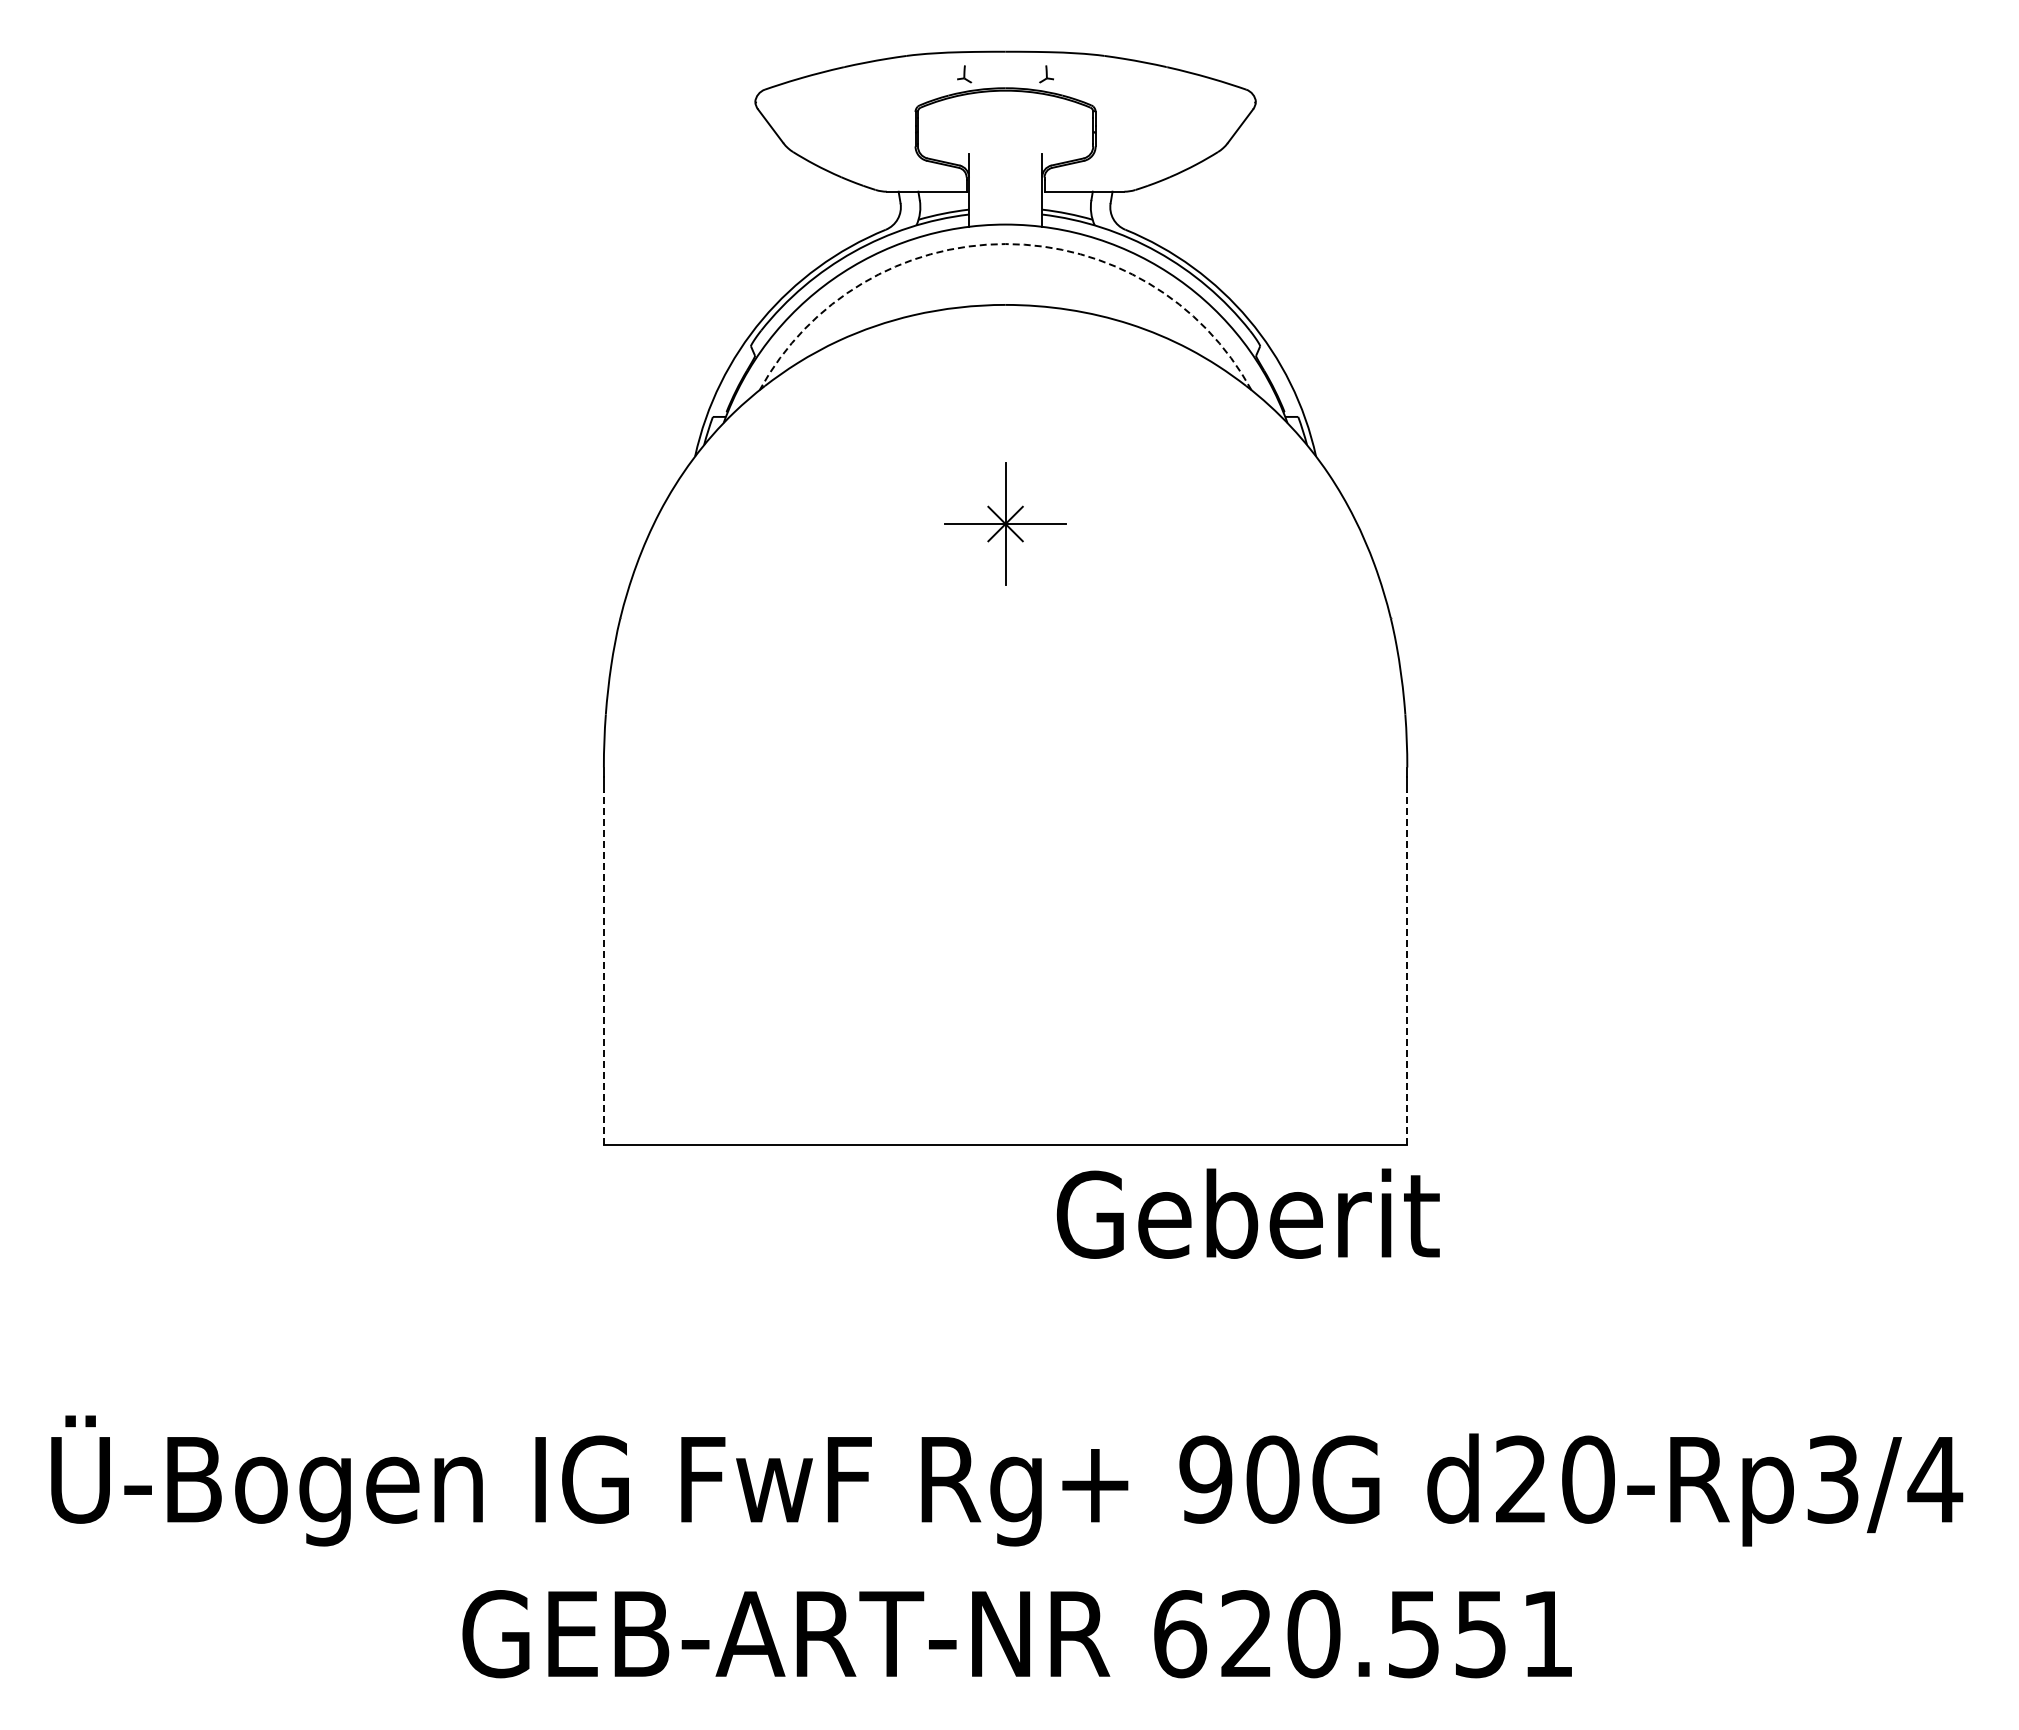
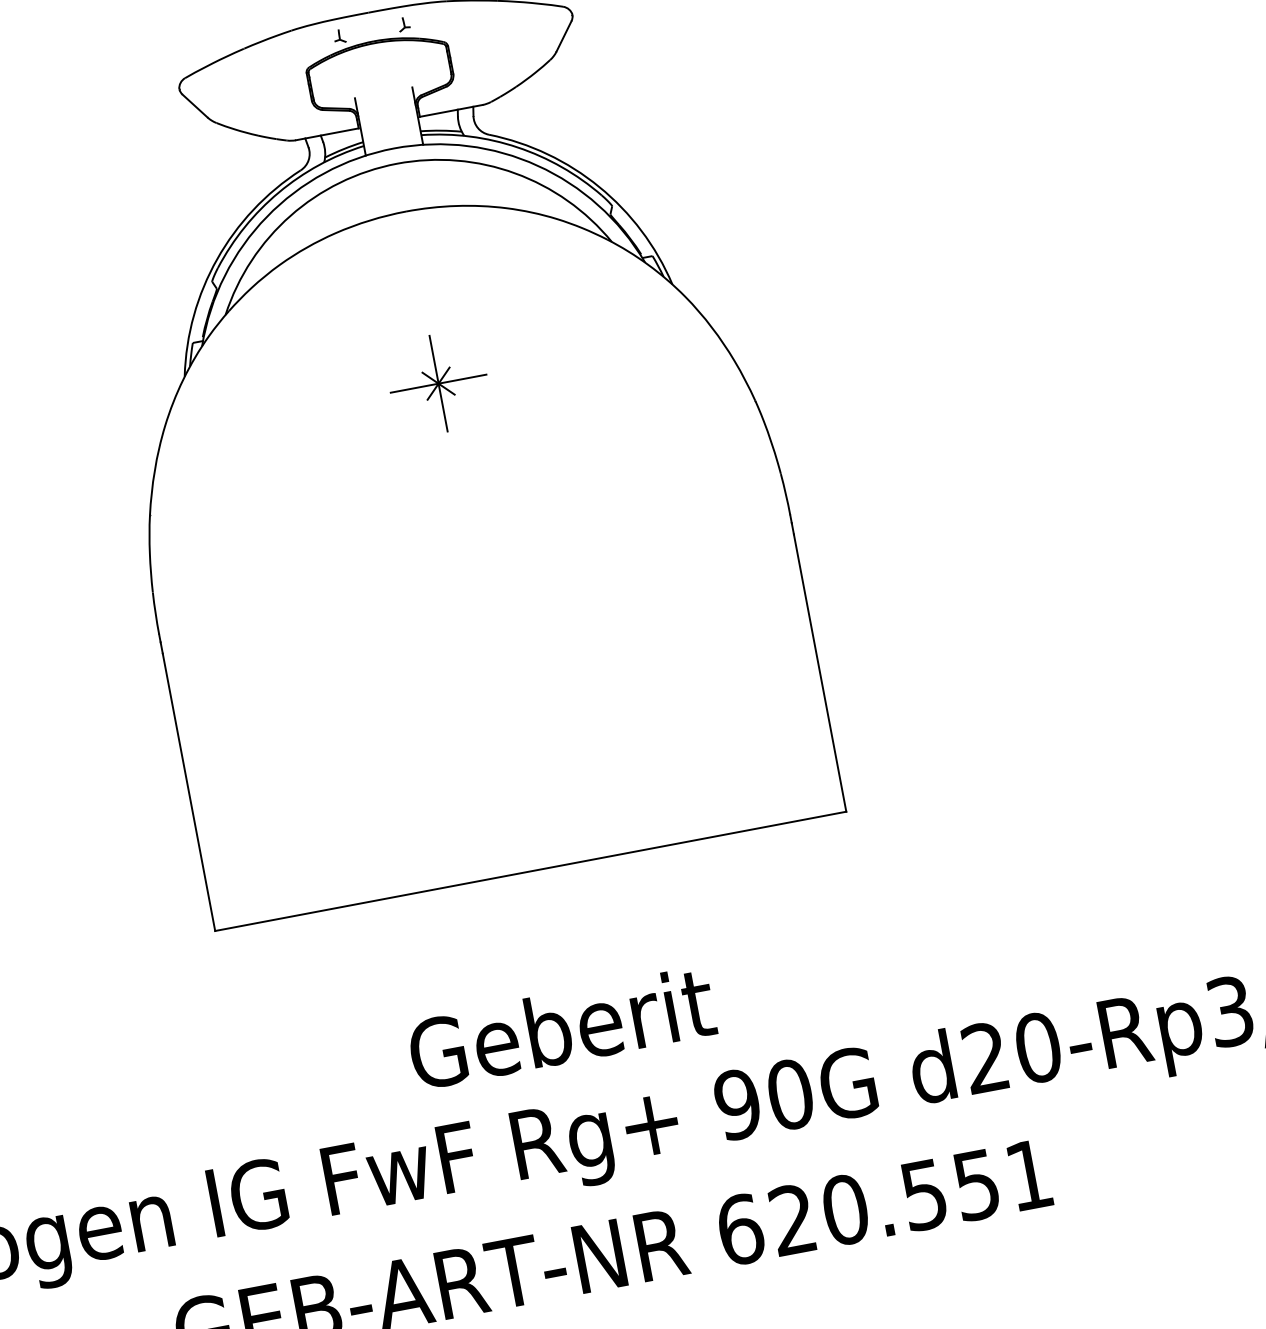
arc: (1005, 244) -> (397, 164), dashed -> solid
line: (603, 968) -> (188, 792), dashed -> solid
line: (1407, 968) -> (820, 673), dashed -> solid
text: (1247, 1213) -> (561, 1028), moved

